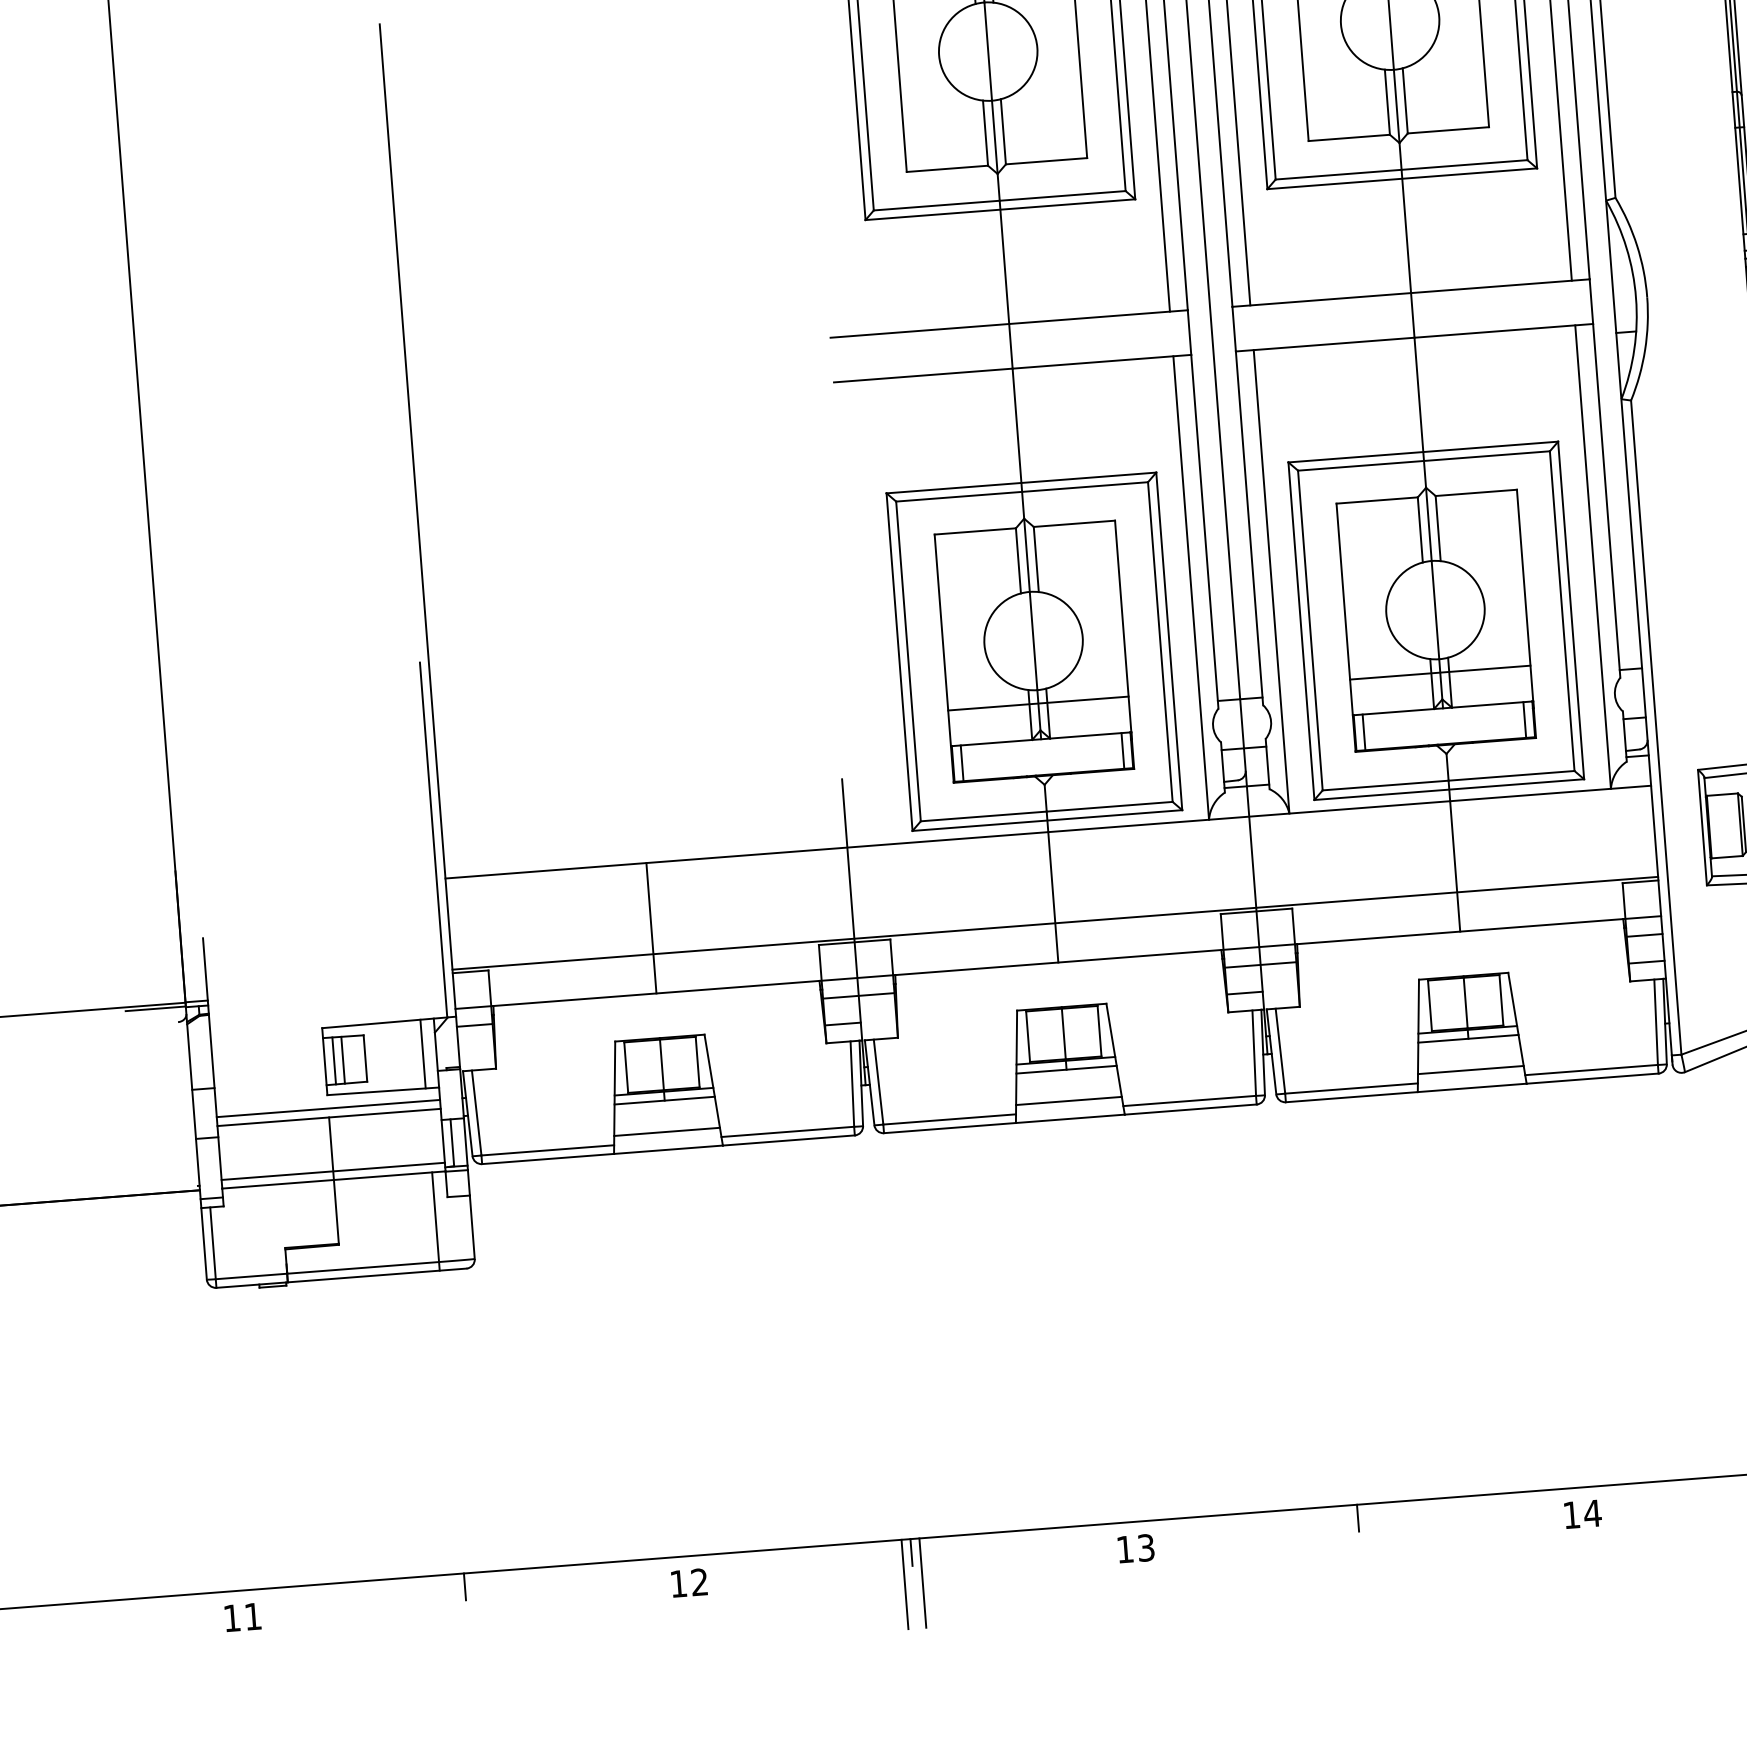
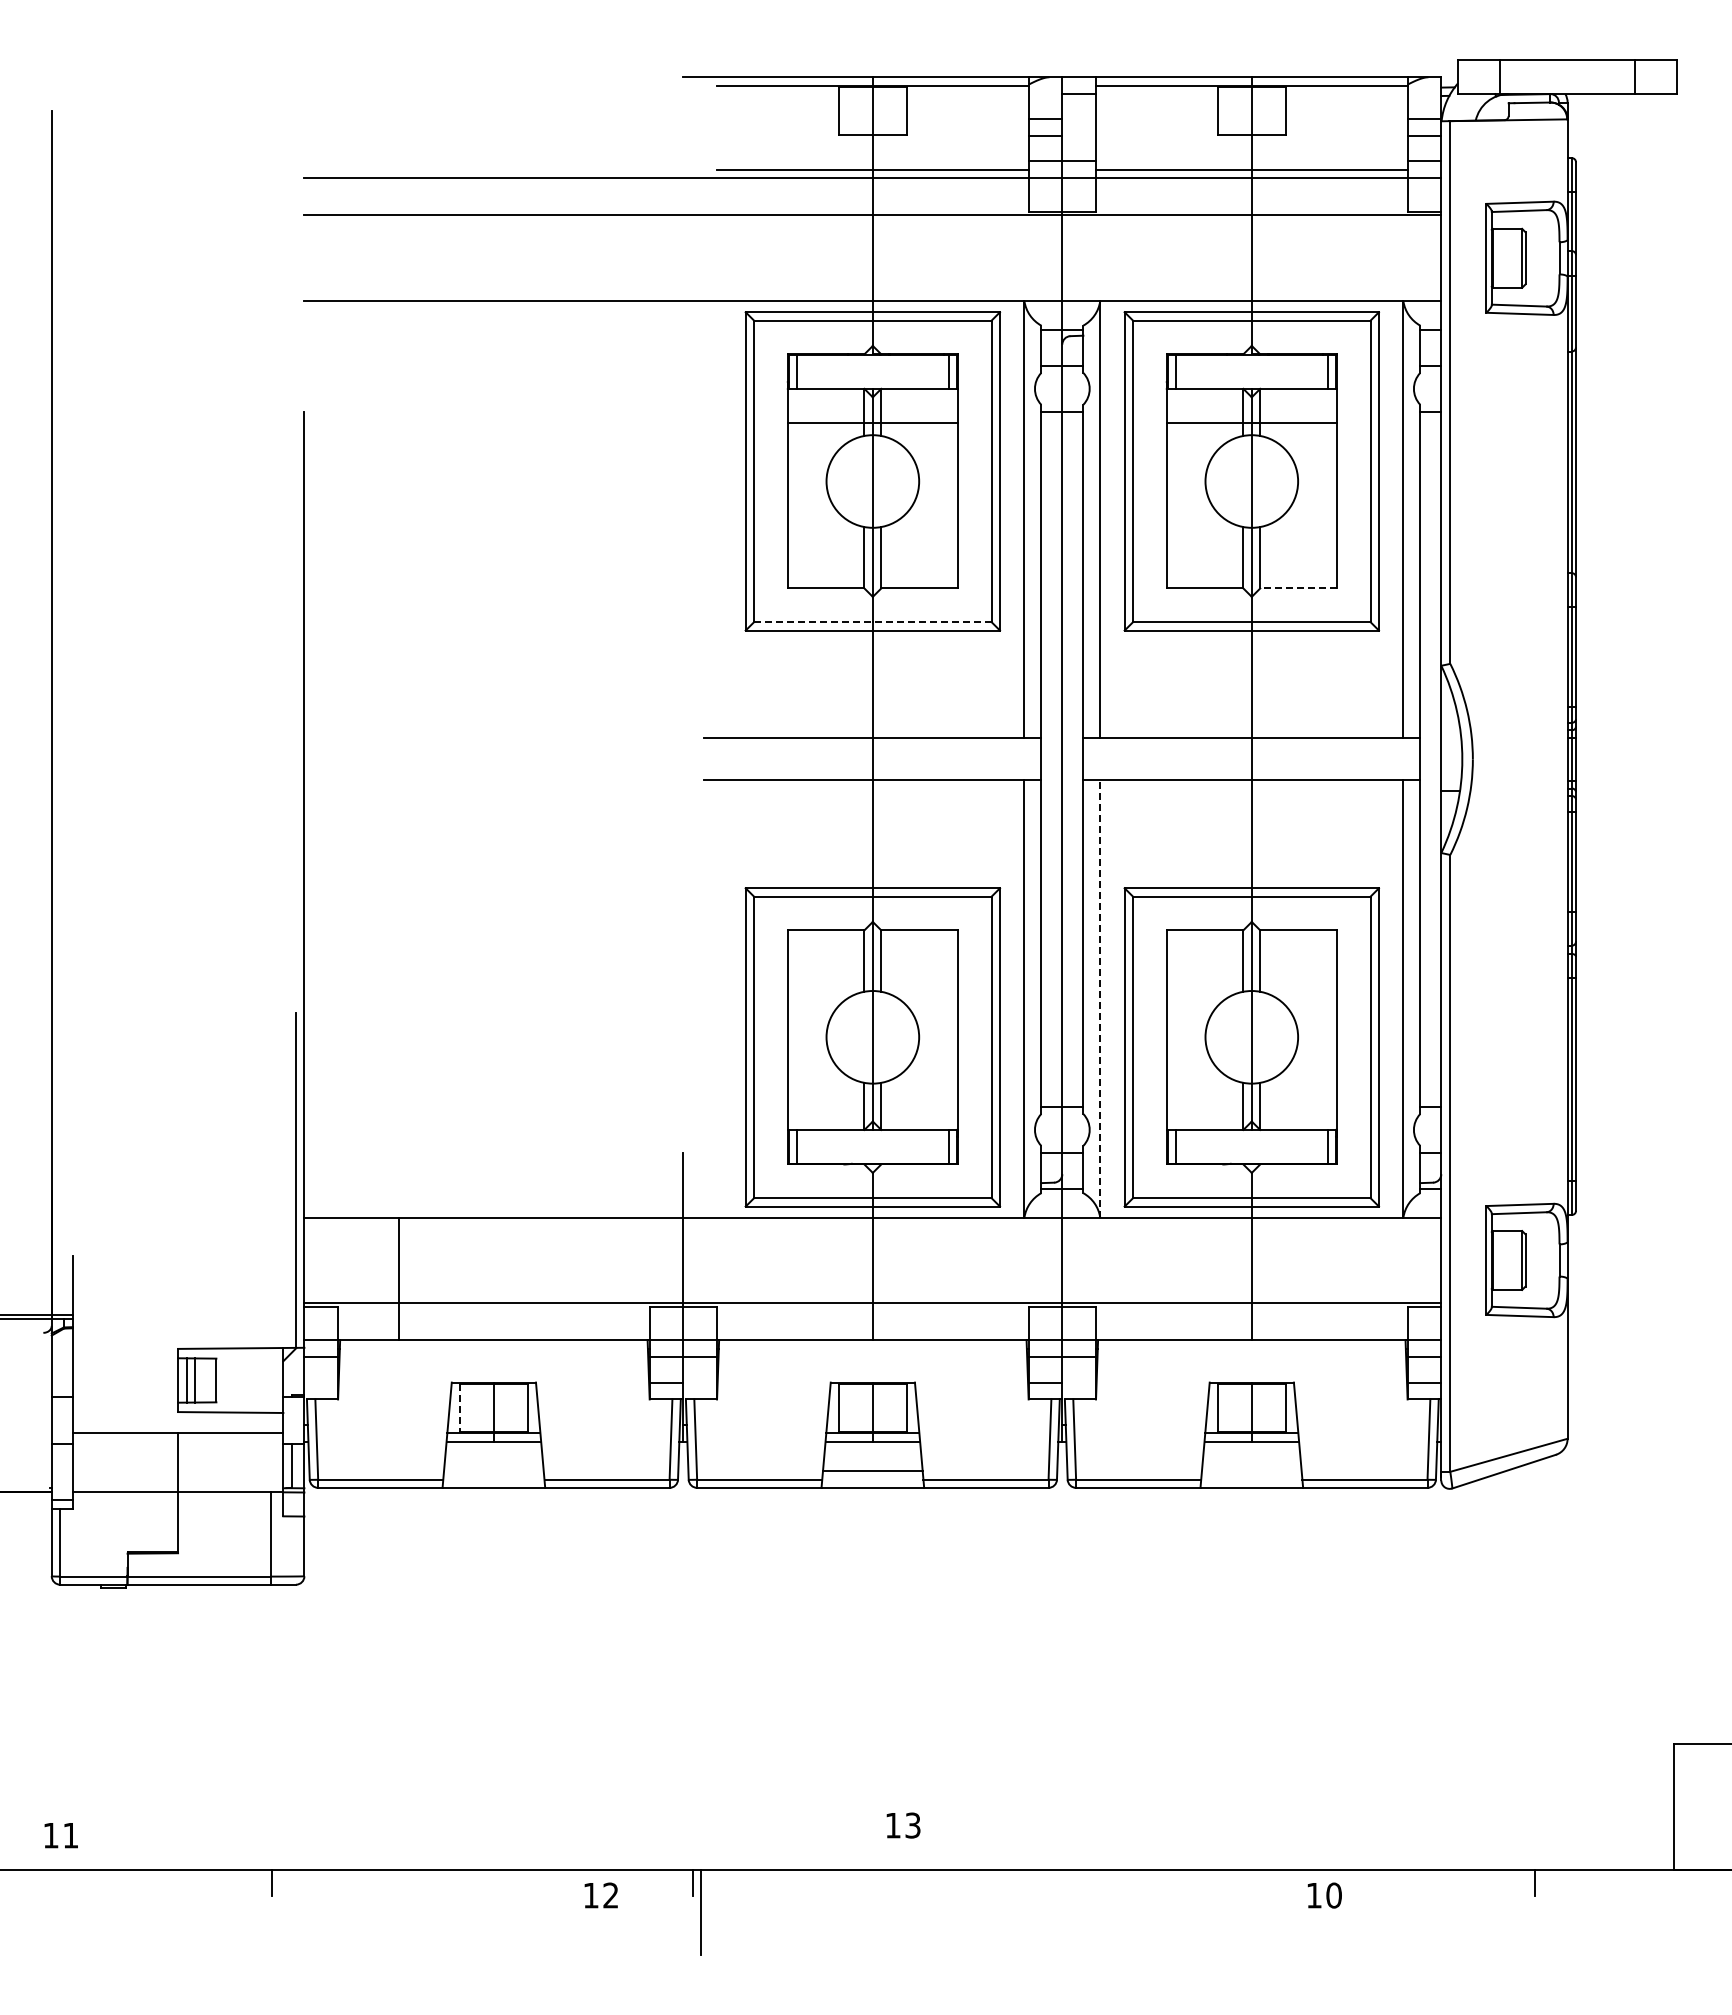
line: (1448, 130) -> (1298, 588), solid -> dashed
line: (999, 201) -> (872, 622), solid -> dashed
line: (1271, 581) -> (1100, 998), solid -> dashed
line: (1439, 672) -> (1251, 1096), removed
line: (1038, 703) -> (872, 1096), removed
line: (650, 927) -> (398, 1278), moved
line: (422, 1054) -> (270, 1380), removed
line: (626, 1067) -> (460, 1407), solid -> dashed
line: (1470, 1070) -> (1251, 1471), removed
line: (327, 1108) -> (177, 1424), removed
line: (666, 1132) -> (493, 1471), removed
line: (332, 1170) -> (177, 1483), removed
text: (1592, 1513) -> (1333, 1895), 14 -> 10
line: (1357, 1517) -> (1113, 1882), removed
text: (1136, 1548) -> (903, 1825), moved
text: (688, 1583) -> (600, 1895), moved
line: (905, 1584) -> (684, 1912), removed
text: (242, 1617) -> (60, 1835), moved

